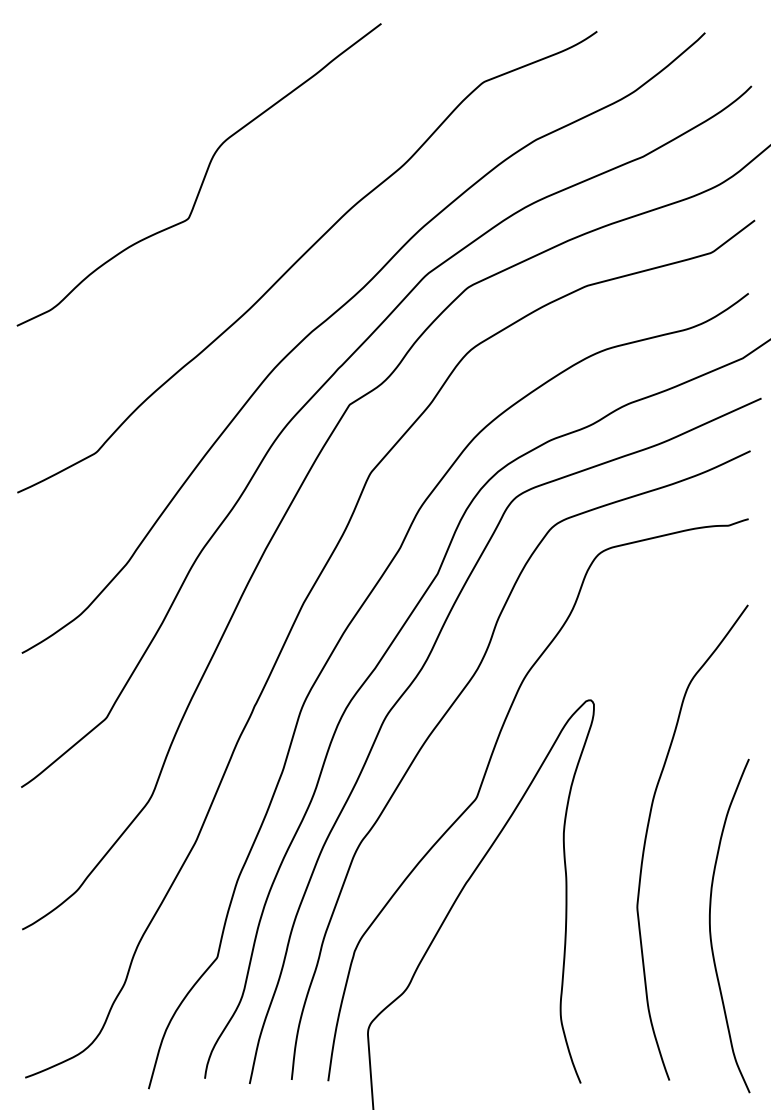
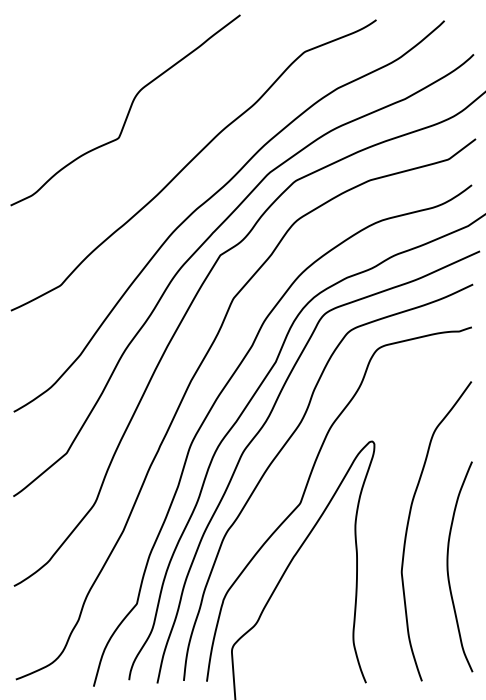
curve: (711, 925) -> (448, 566), moved

